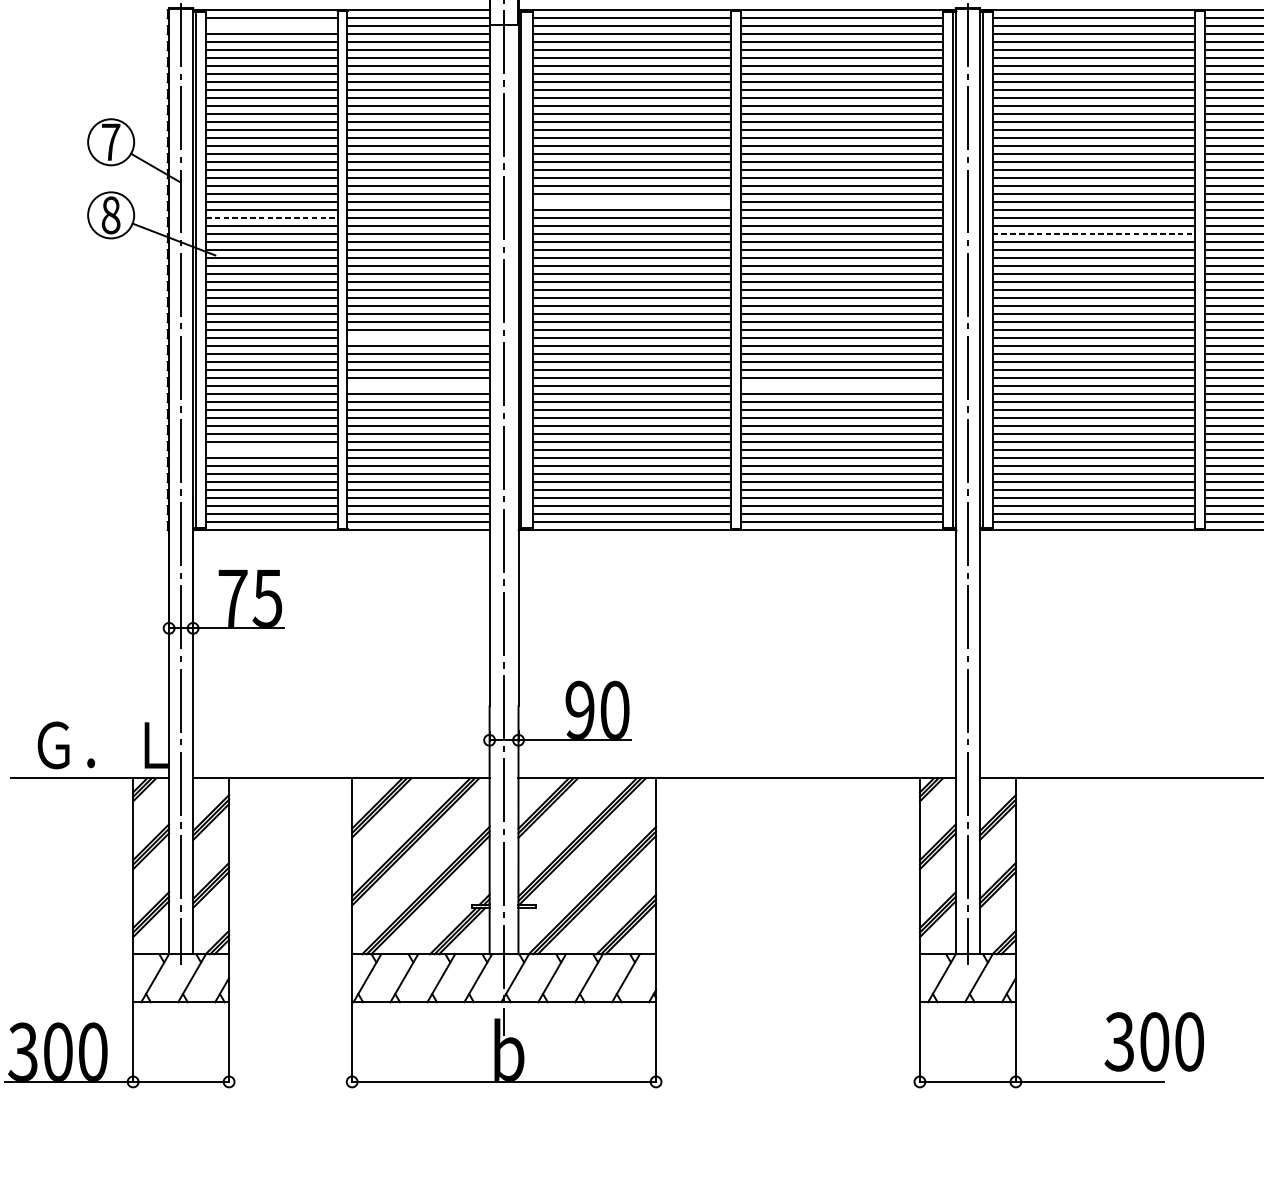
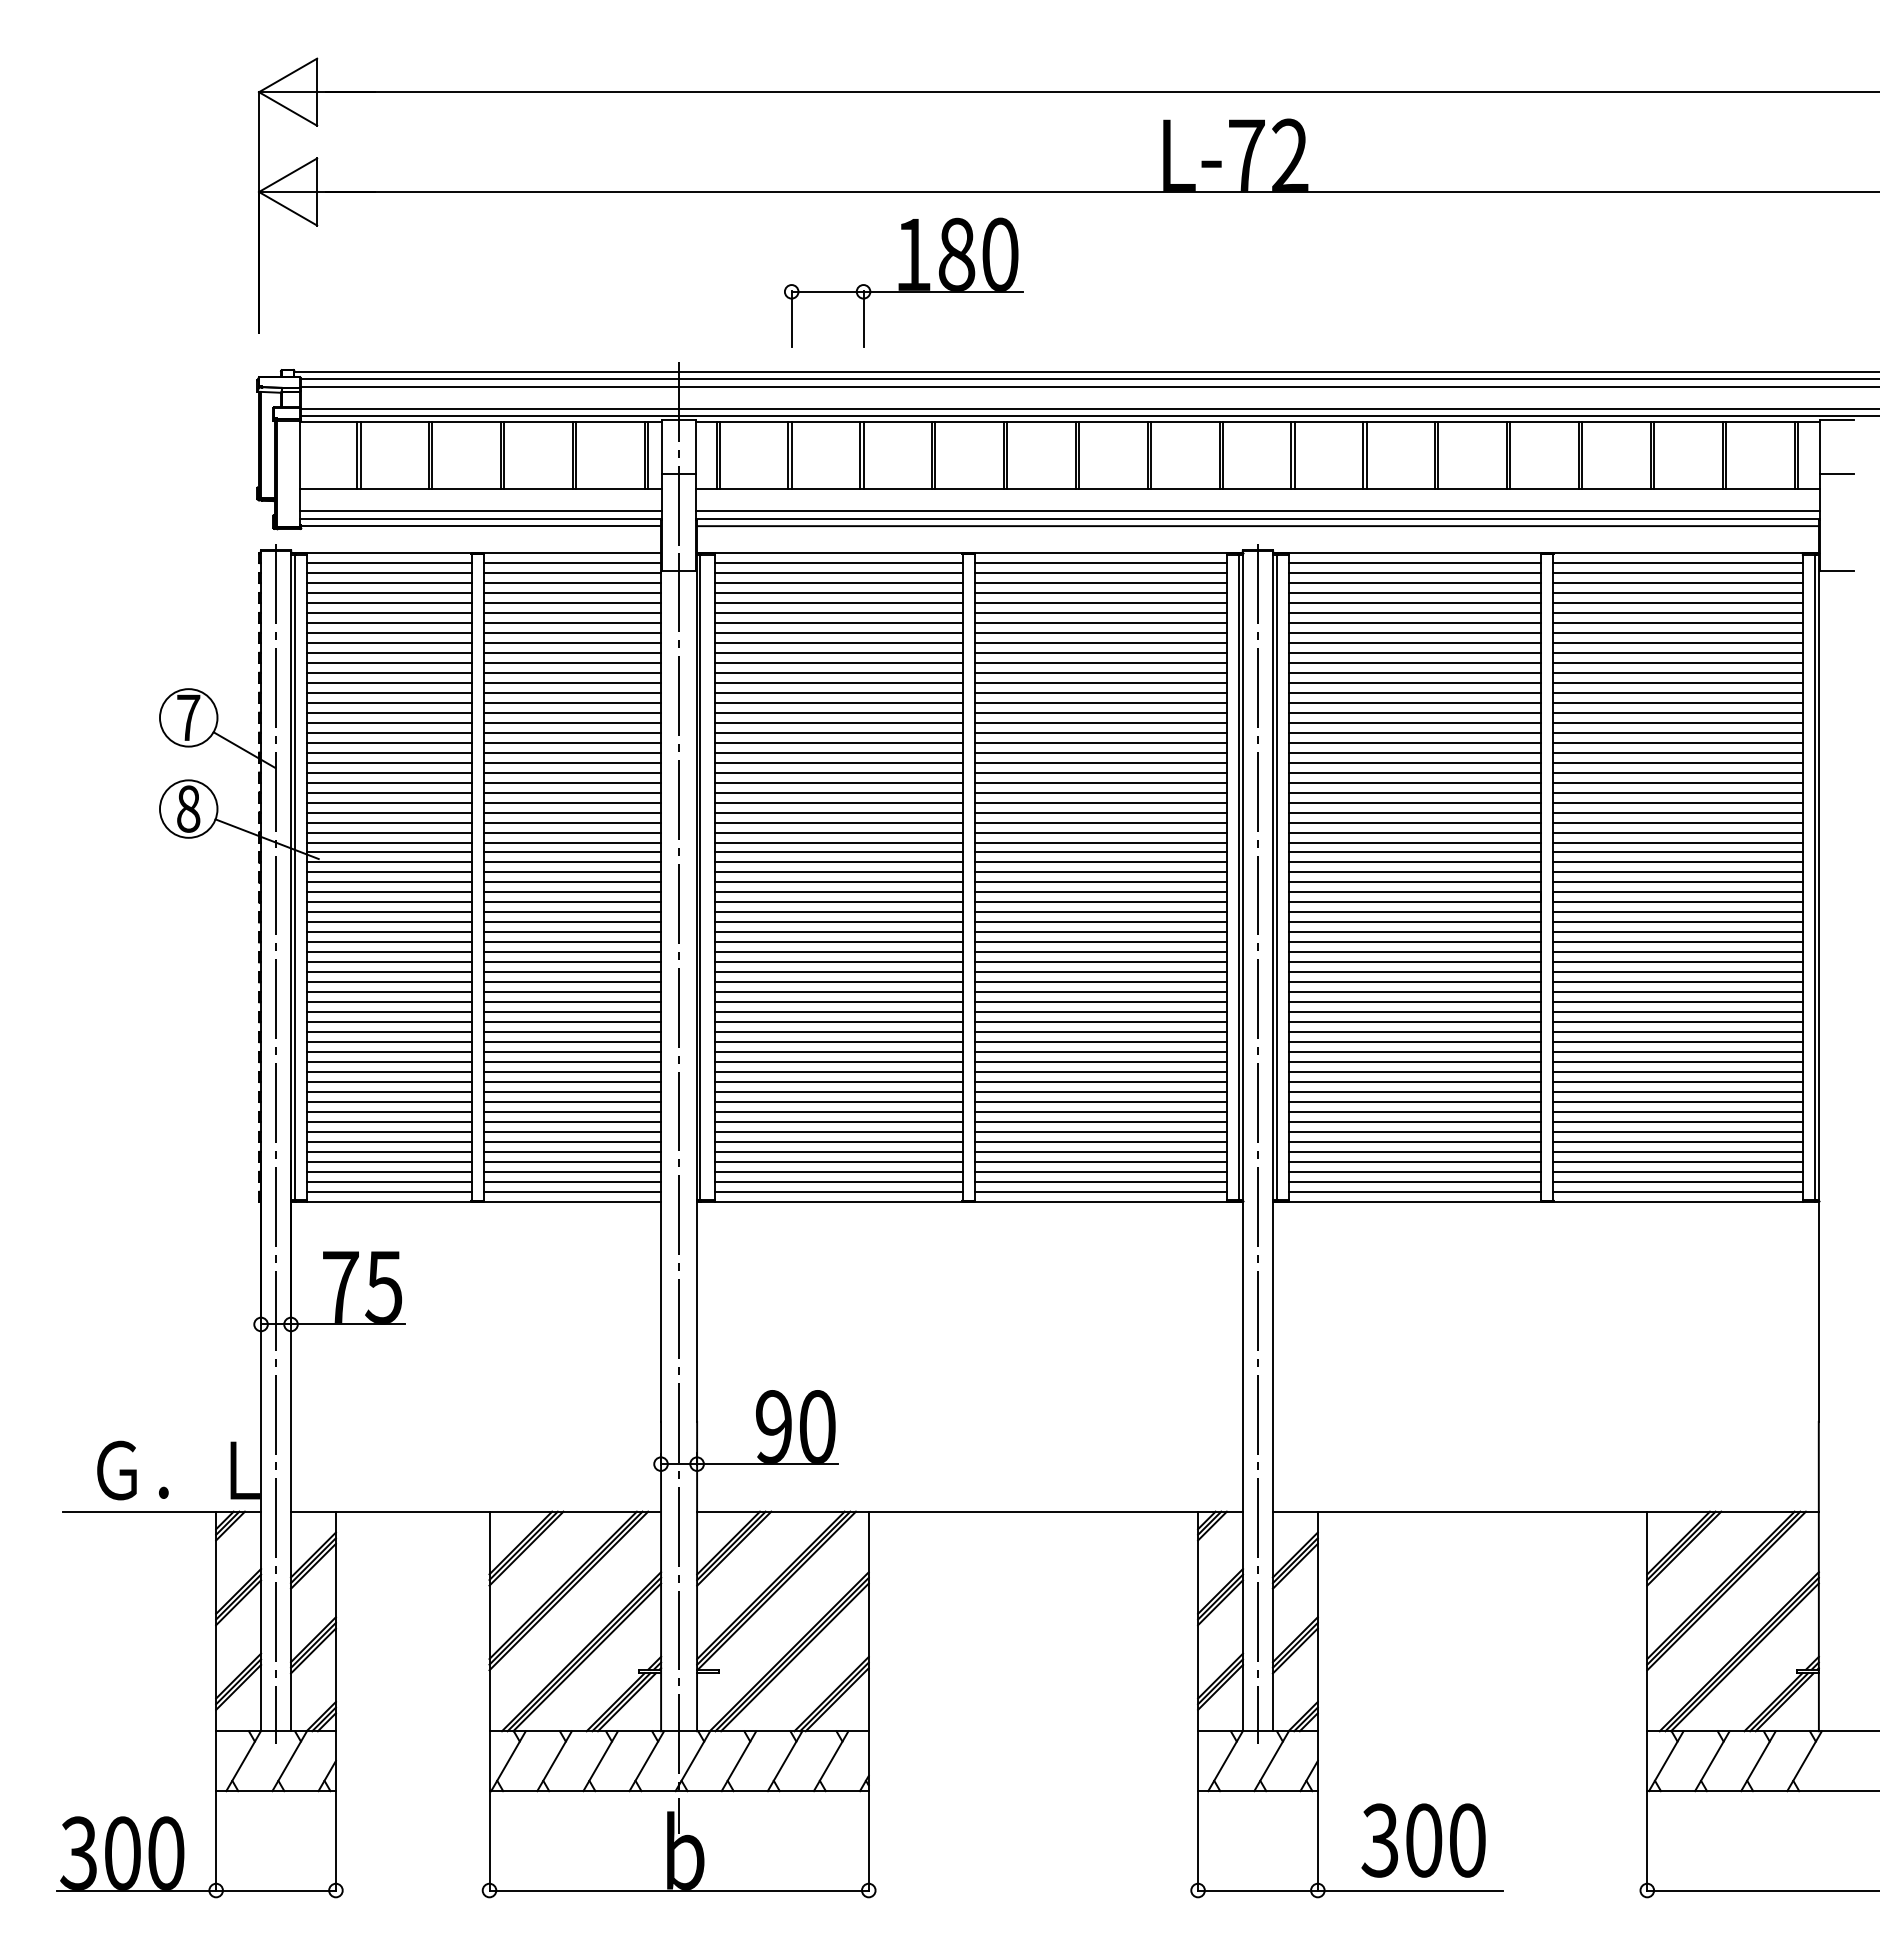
line: (271, 26) -> (388, 573), added
line: (631, 202) -> (838, 792), added
line: (272, 218) -> (389, 812), dashed -> solid
line: (1094, 234) -> (1415, 832), dashed -> solid
line: (418, 338) -> (572, 962), added
line: (418, 386) -> (572, 1022), added
line: (841, 386) -> (1100, 1022), added
line: (271, 450) -> (388, 1102), added
text: (1154, 1041) -> (1423, 1840), moved

